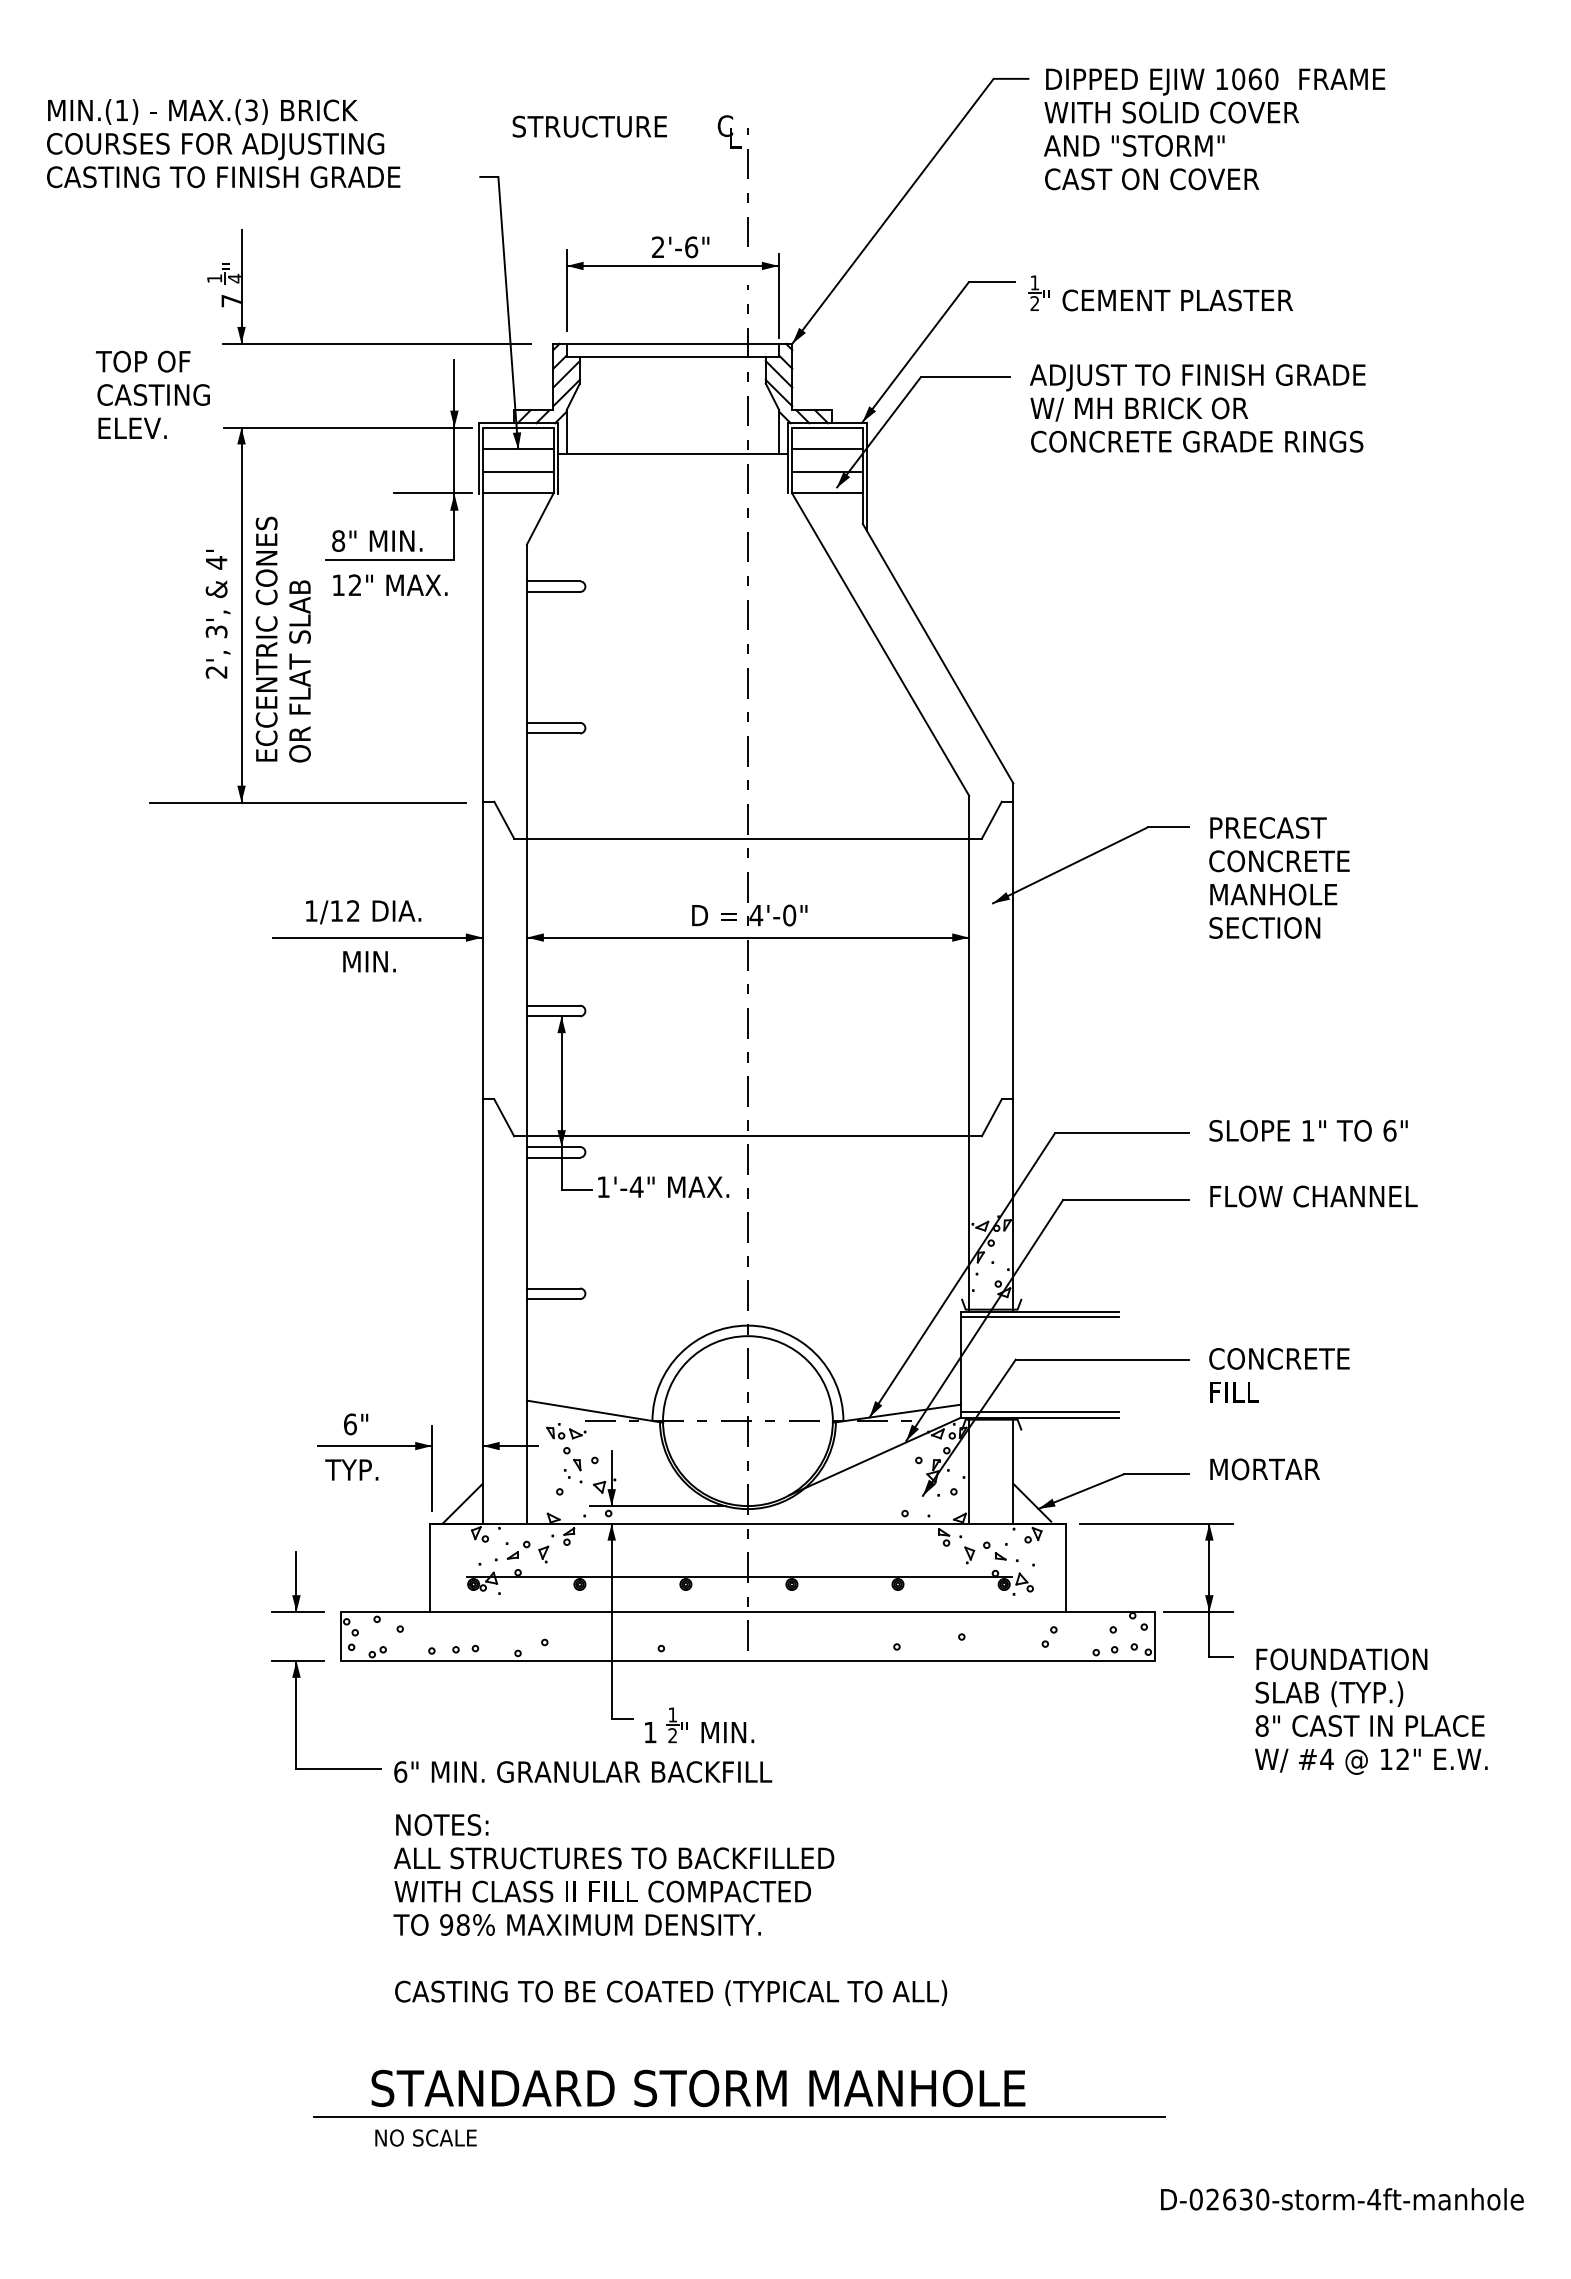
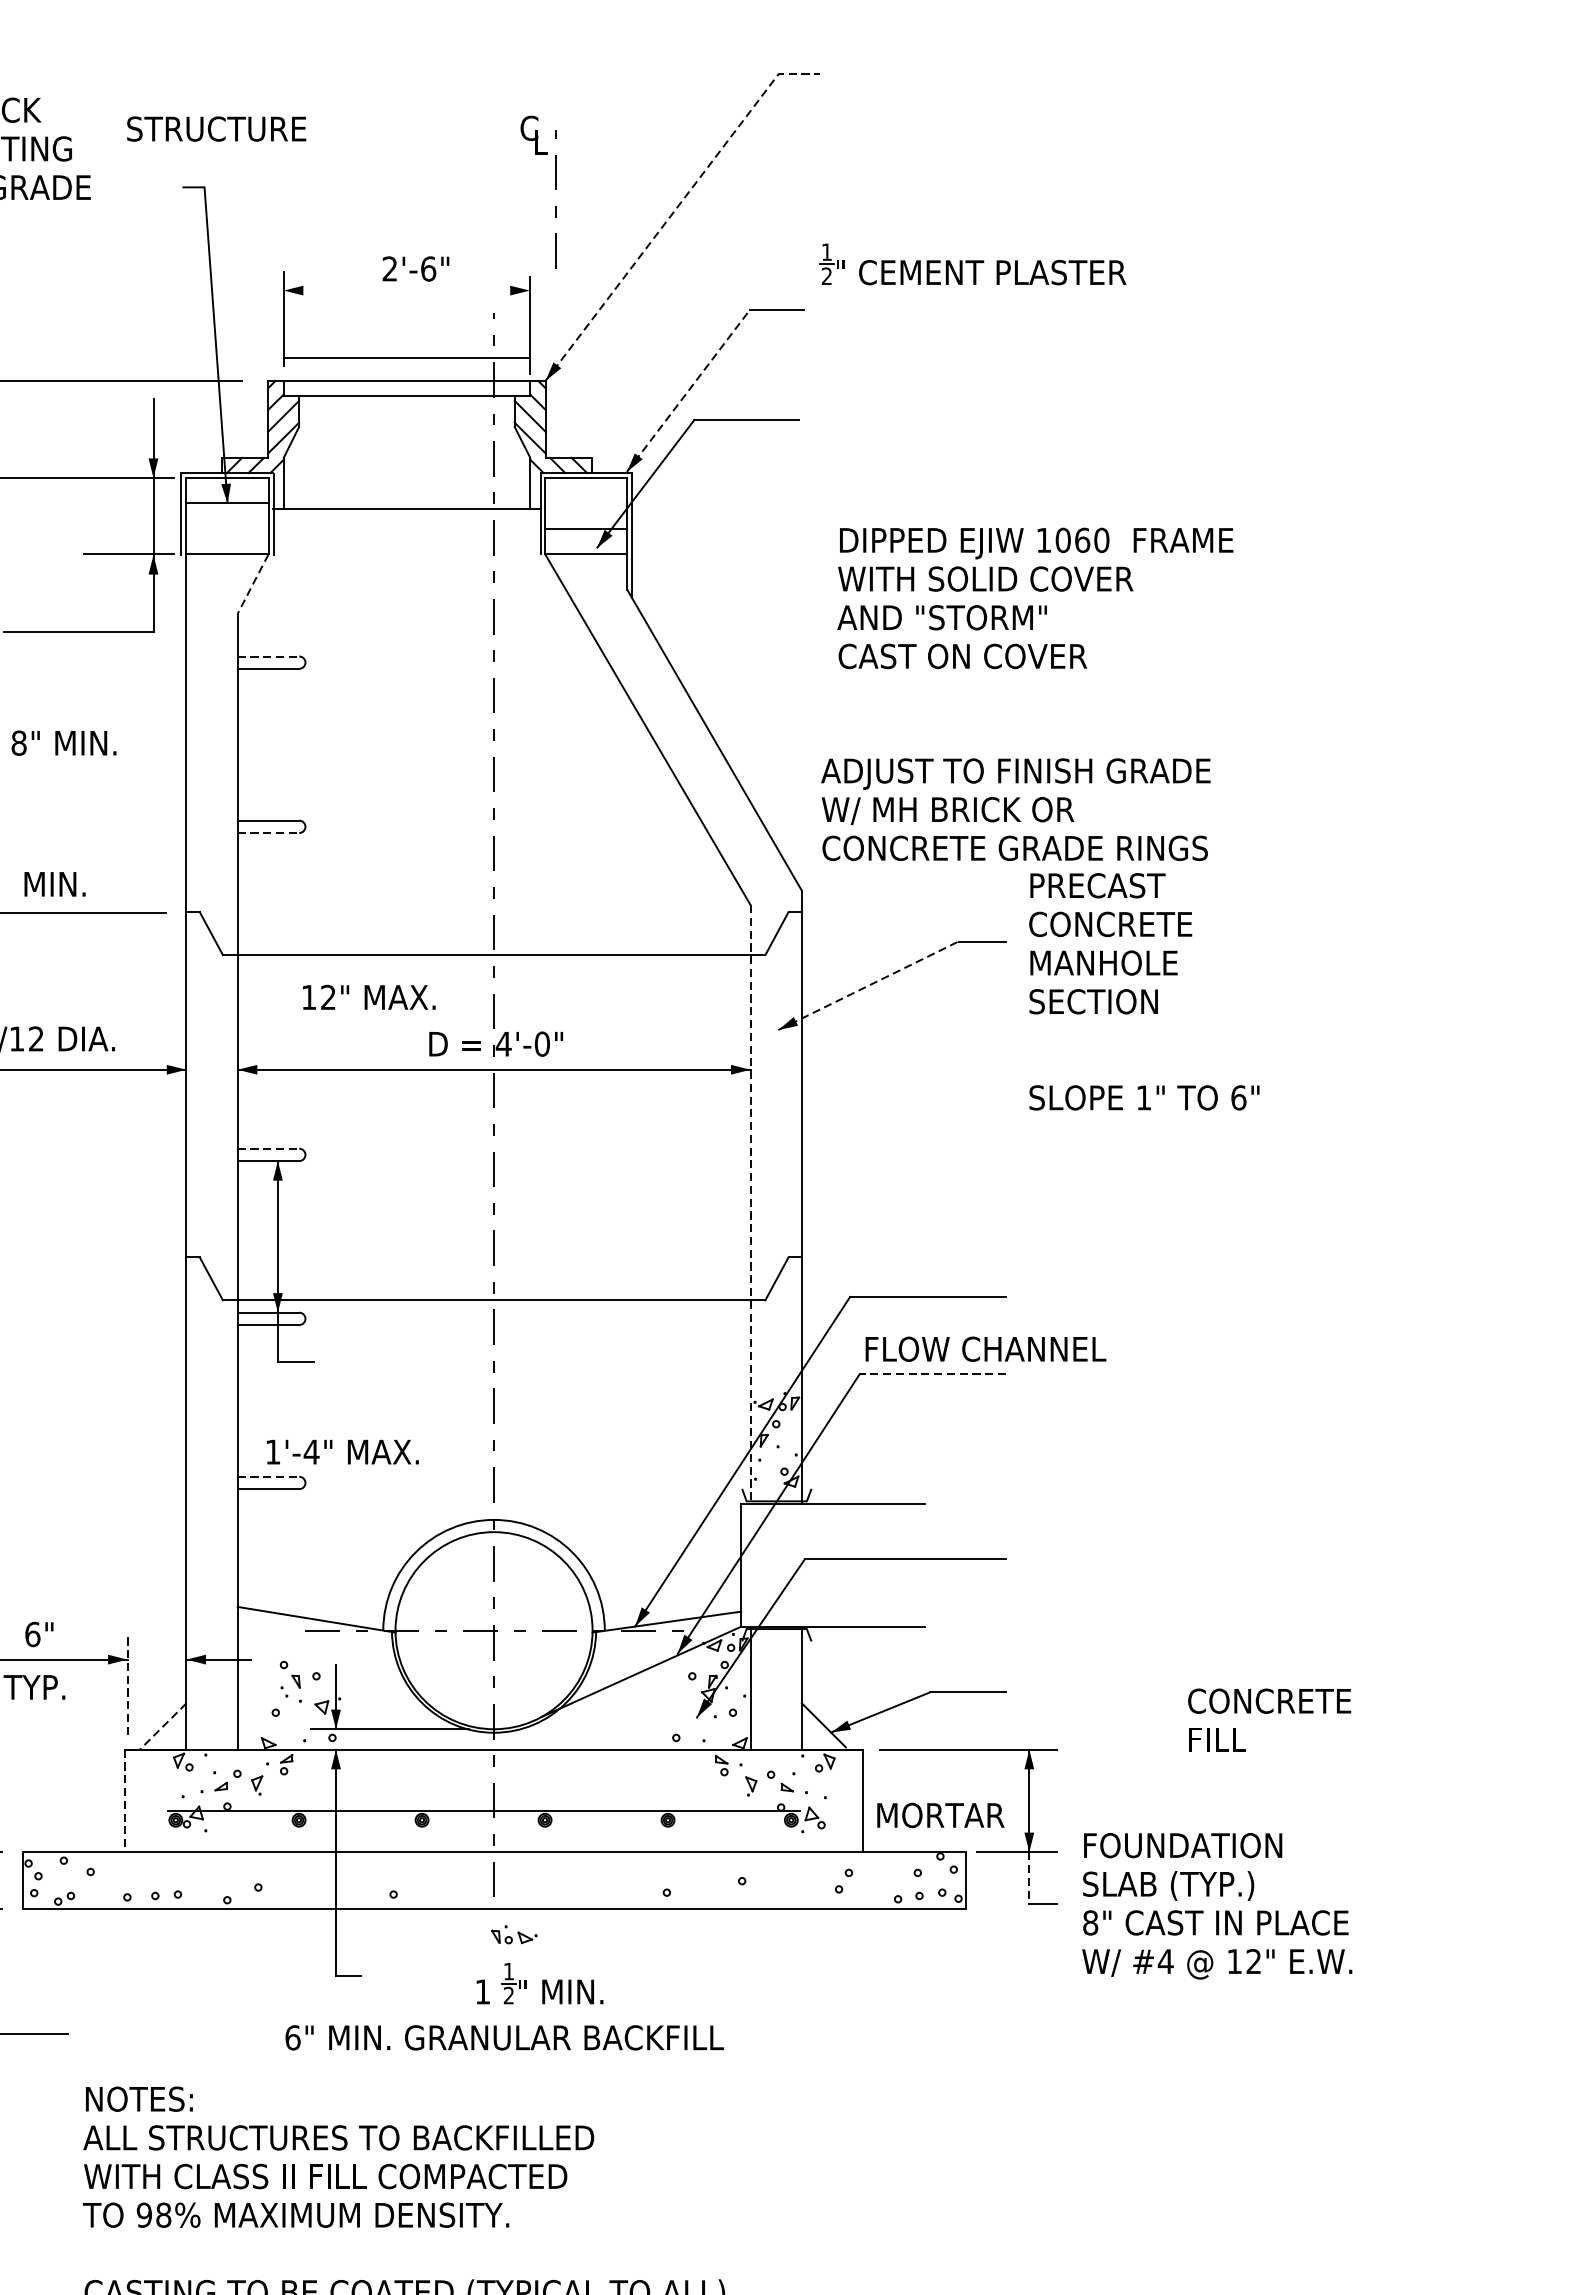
text: (589, 126) -> (216, 128), moved
text: (1214, 129) -> (1035, 598), moved
part: (747, 178) -> (555, 189), moved
line: (904, 196) -> (675, 210), solid -> dashed
line: (672, 265) -> (406, 357), moved
part: (1160, 293) -> (972, 264), moved
line: (915, 352) -> (688, 390), solid -> dashed
text: (1197, 408) -> (1015, 809), moved
line: (827, 449) -> (586, 503), removed
line: (517, 471) -> (226, 529), removed
line: (540, 518) -> (253, 583), solid -> dashed
text: (377, 540) -> (64, 742), moved
line: (553, 581) -> (268, 656), solid -> dashed
text: (390, 584) -> (369, 996), moved
line: (553, 733) -> (268, 832), solid -> dashed
line: (1071, 865) -> (869, 986), solid -> dashed
text: (1279, 877) -> (1110, 943), moved
text: (369, 961) -> (55, 884), moved
line: (553, 1005) -> (268, 1148), solid -> dashed
line: (969, 1053) -> (751, 1204), solid -> dashed
text: (1308, 1130) -> (1144, 1097), moved
text: (663, 1186) -> (342, 1451), moved
text: (1313, 1196) -> (985, 1349), moved
line: (1125, 1199) -> (932, 1373), solid -> dashed
line: (553, 1288) -> (268, 1476), solid -> dashed
line: (1040, 1316) -> (833, 1509), removed
text: (1279, 1375) -> (1269, 1720), moved
line: (1040, 1412) -> (833, 1620), removed
part: (566, 1431) -> (514, 1935), moved
line: (432, 1468) -> (128, 1685), solid -> dashed
text: (1264, 1469) -> (940, 1815), moved
line: (462, 1504) -> (162, 1727), solid -> dashed
line: (429, 1568) -> (124, 1801), solid -> dashed
line: (1209, 1634) -> (1029, 1878), solid -> dashed
text: (1371, 1711) -> (1217, 1906), moved
part: (699, 1725) -> (539, 1983), moved
text: (583, 1771) -> (505, 2037), moved

